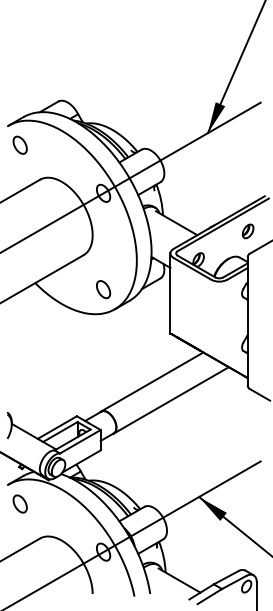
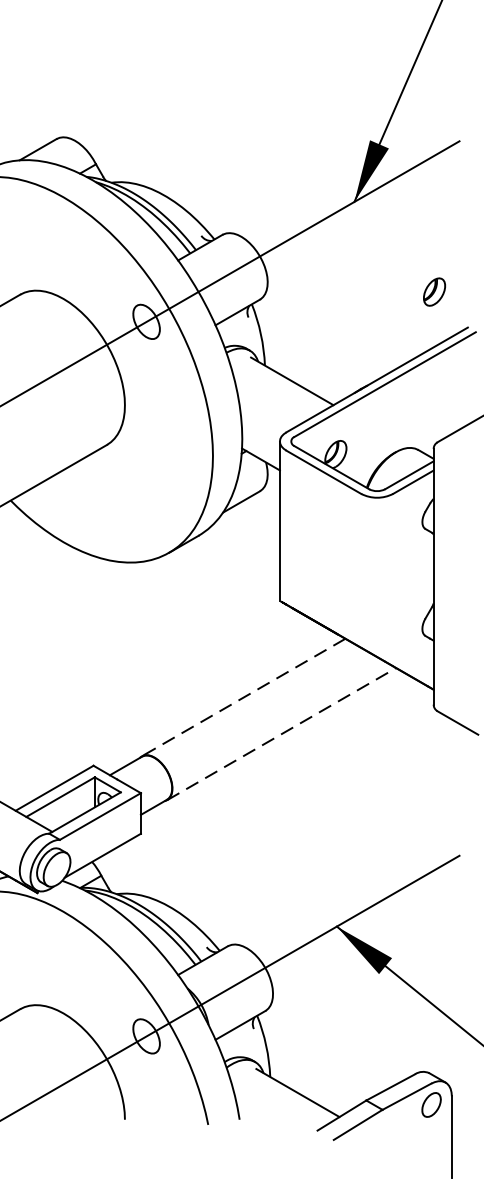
part: (247, 231) -> (433, 292), moved
part: (103, 289) -> (146, 513), removed
line: (151, 382) -> (242, 698), solid -> dashed
line: (171, 400) -> (281, 734), solid -> dashed

